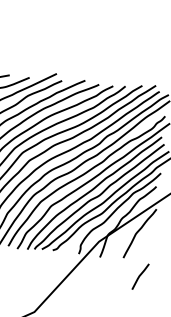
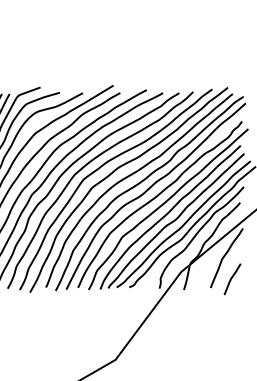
line: (140, 276) -> (232, 278), moved

